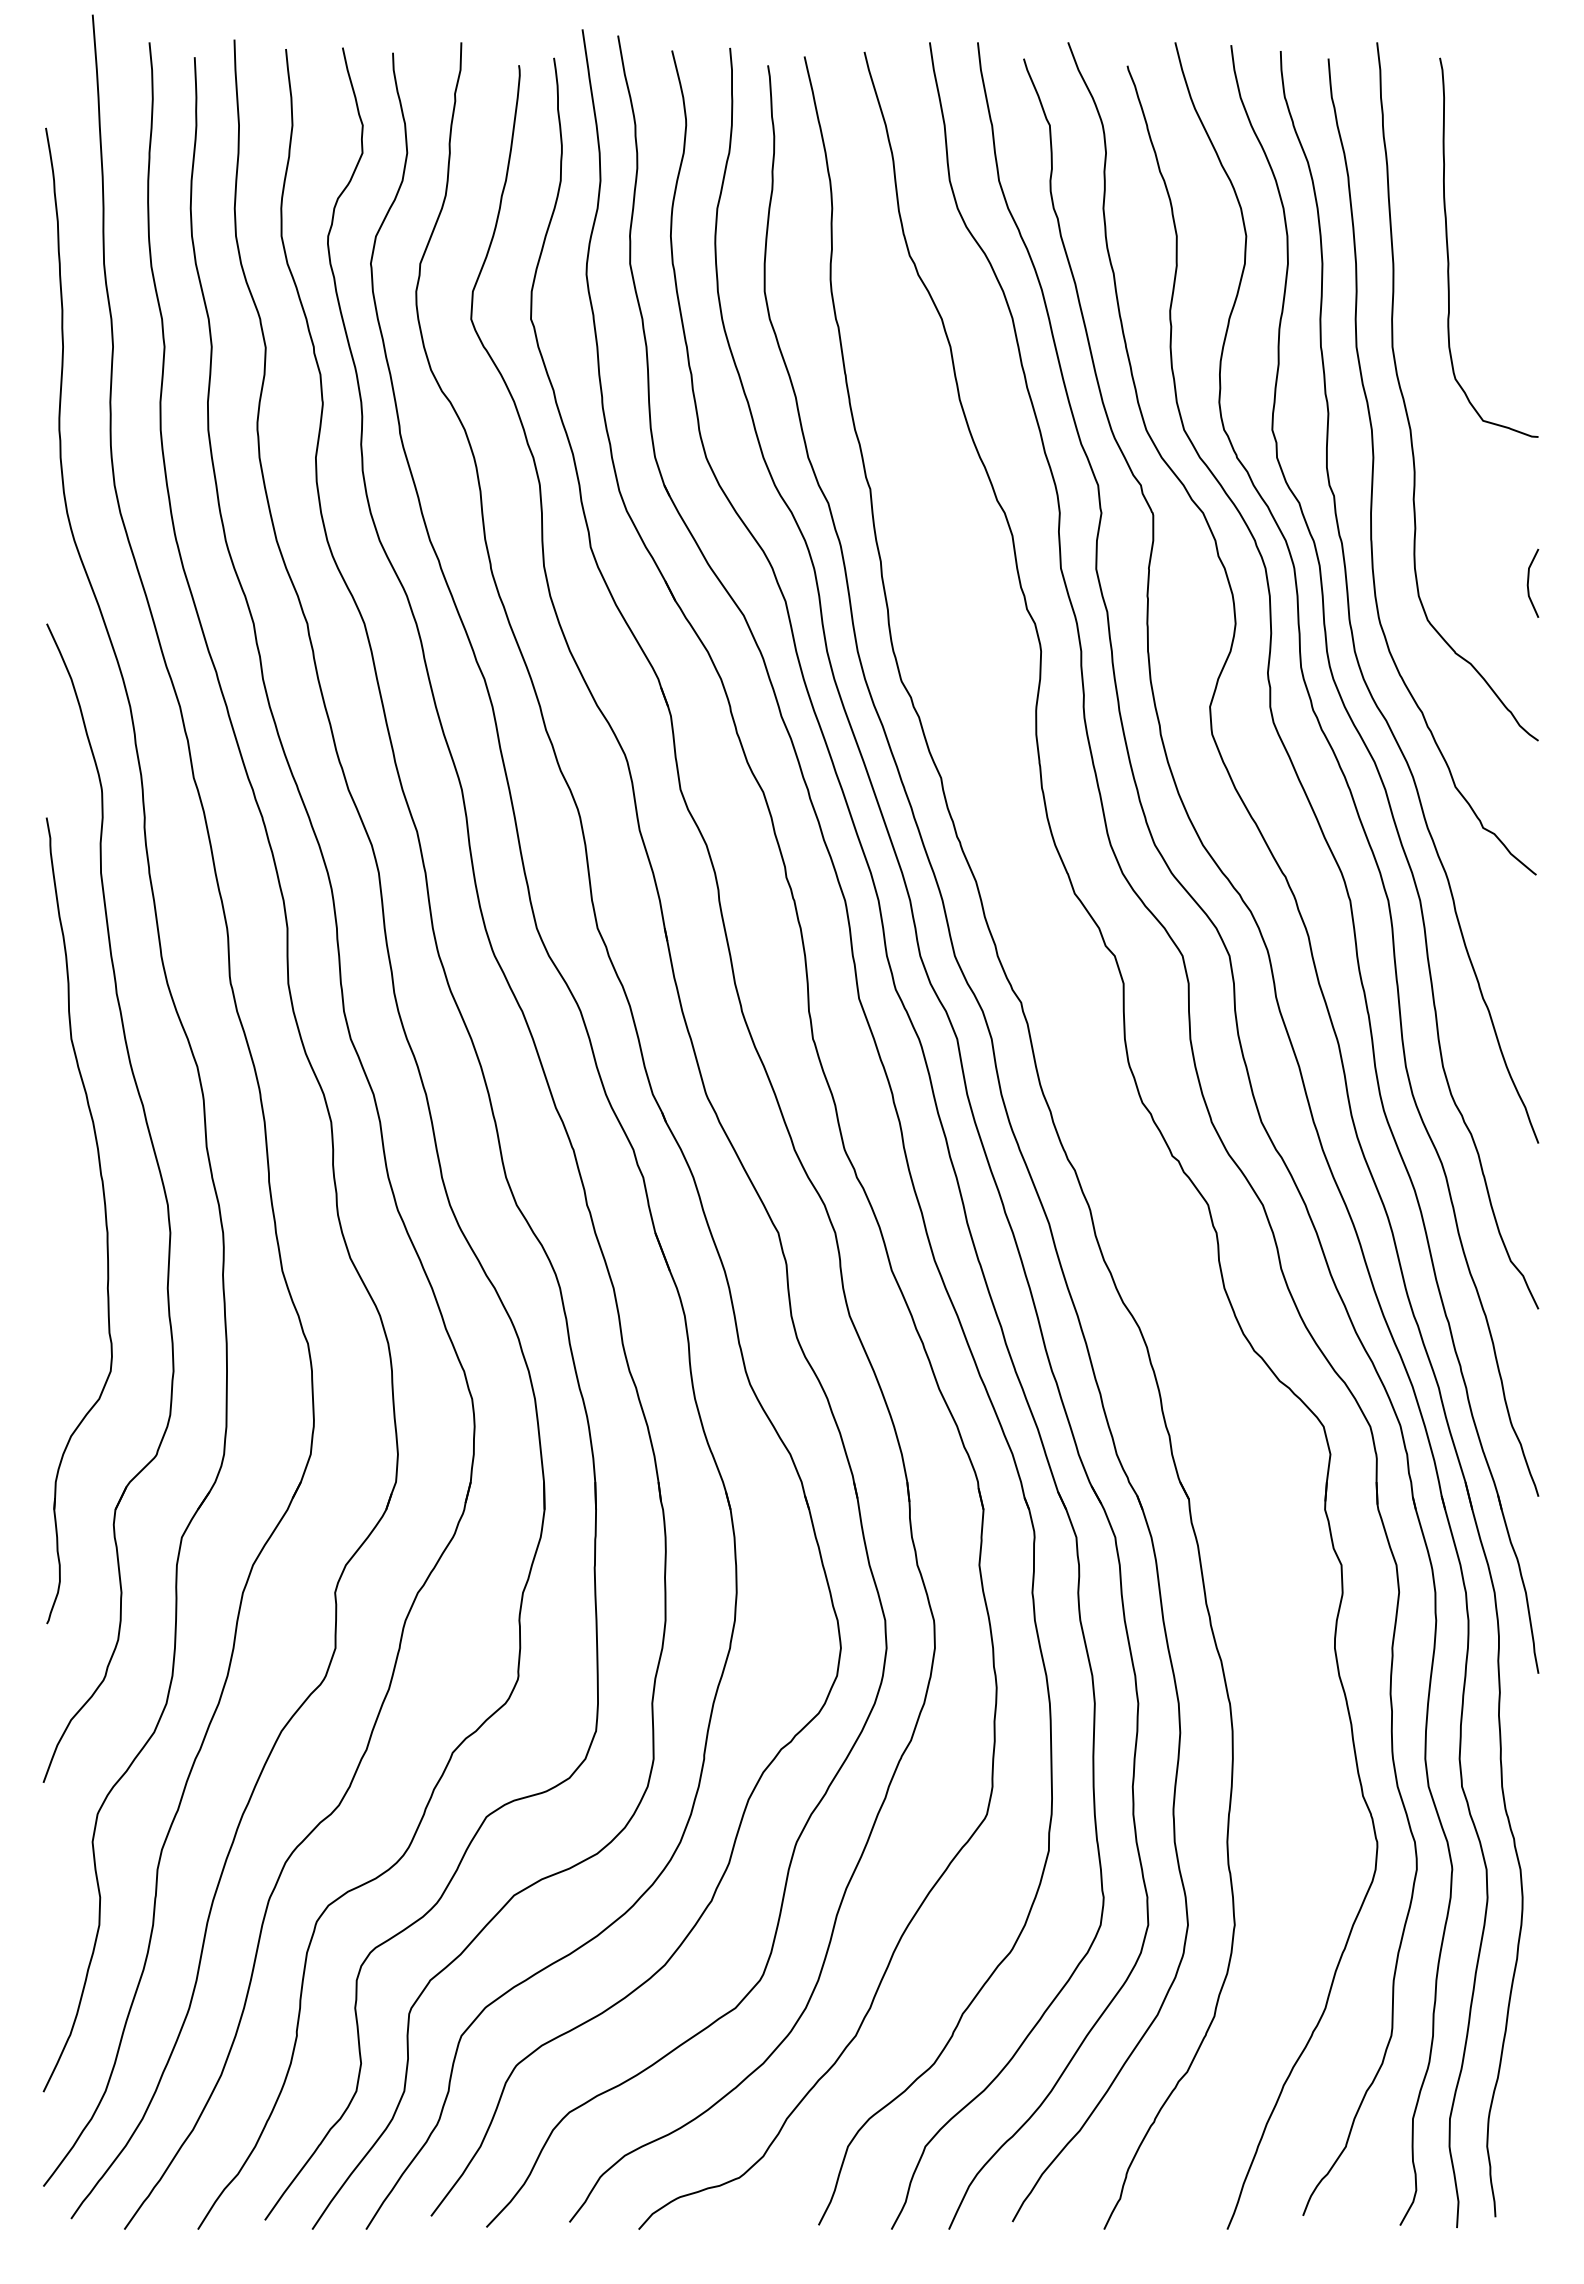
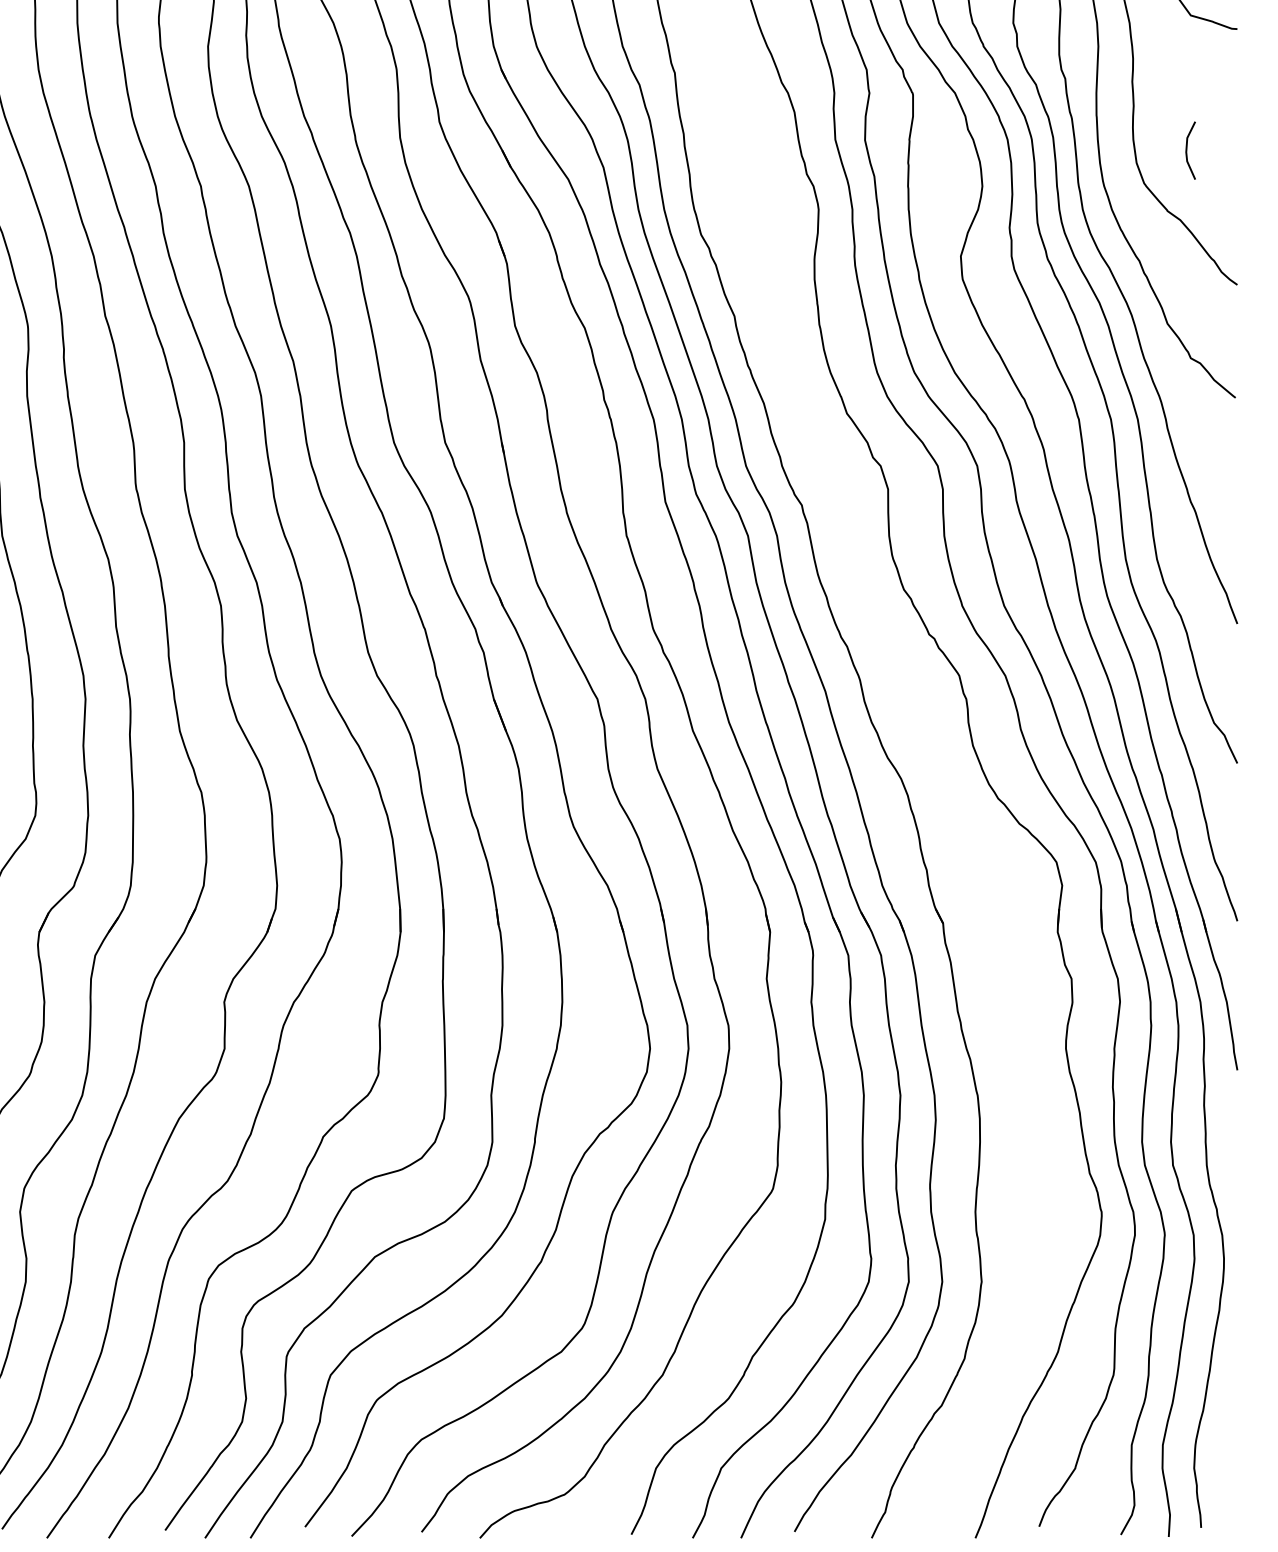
line: (1528, 582) -> (1186, 149), moved

